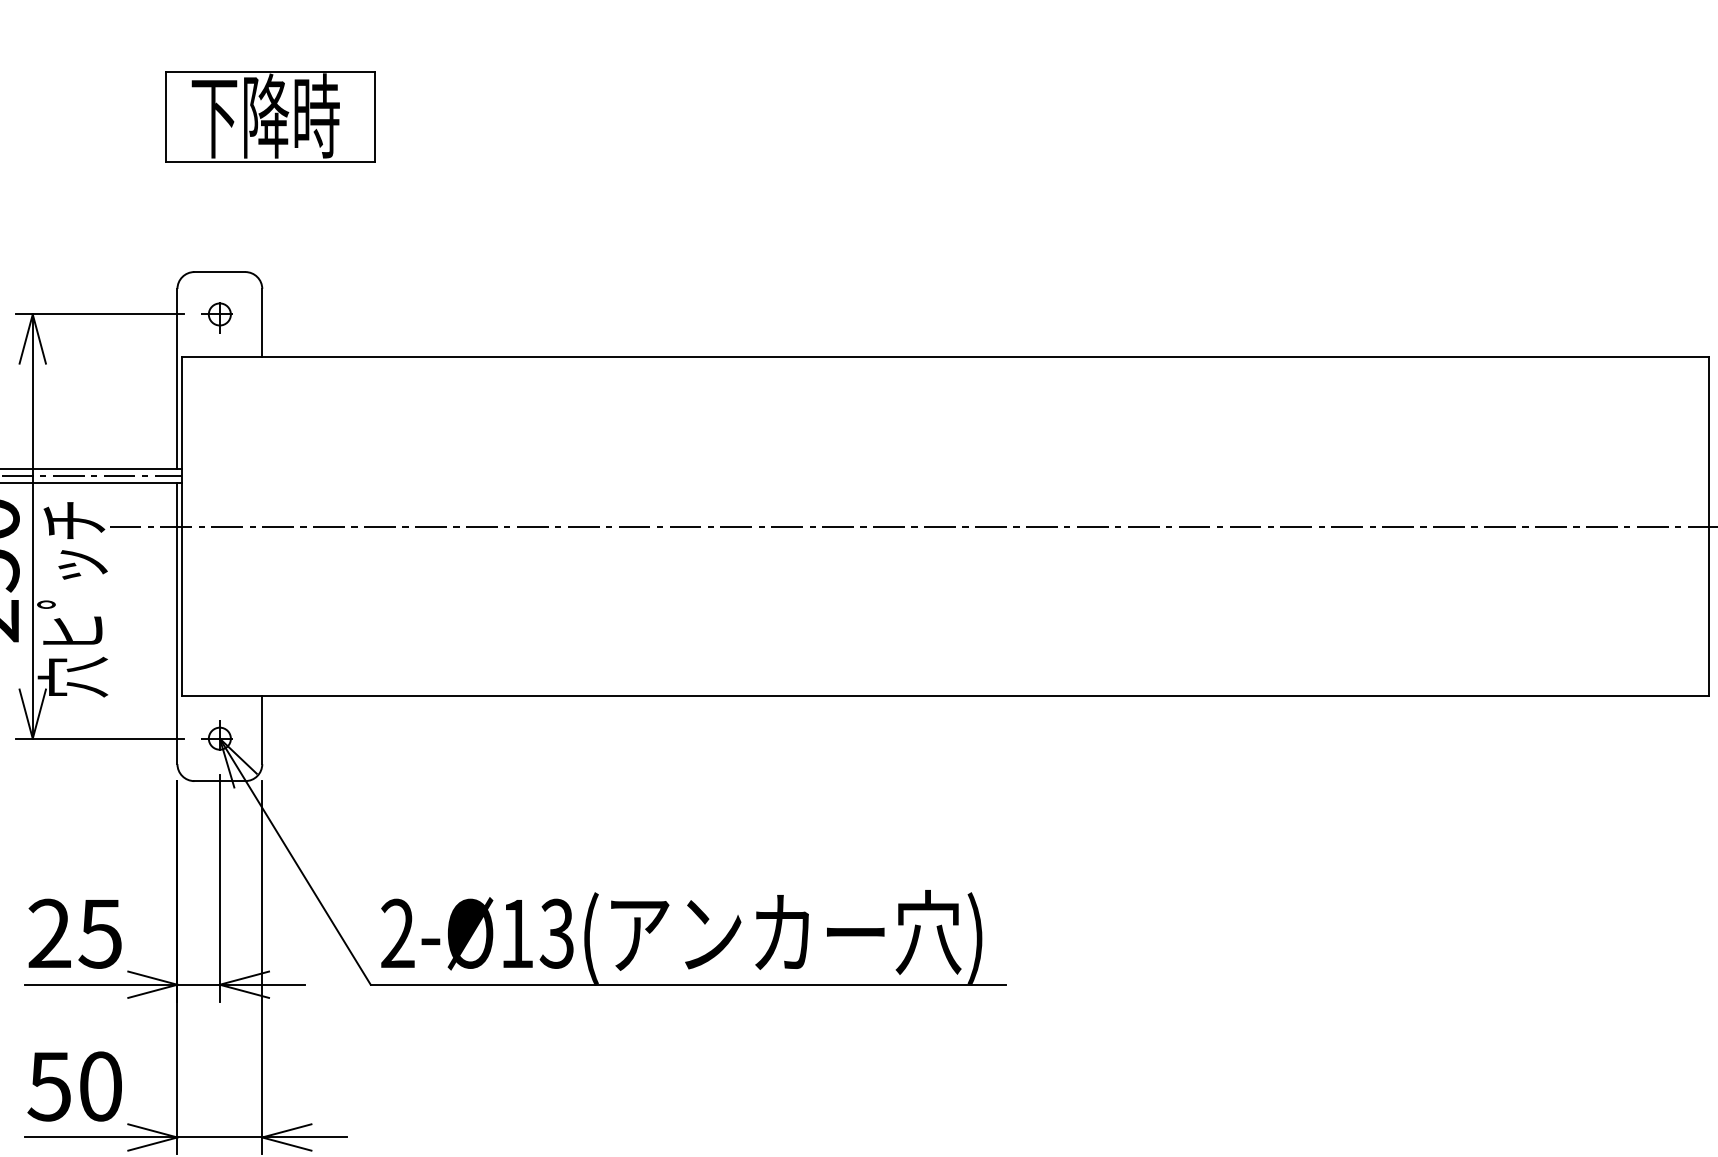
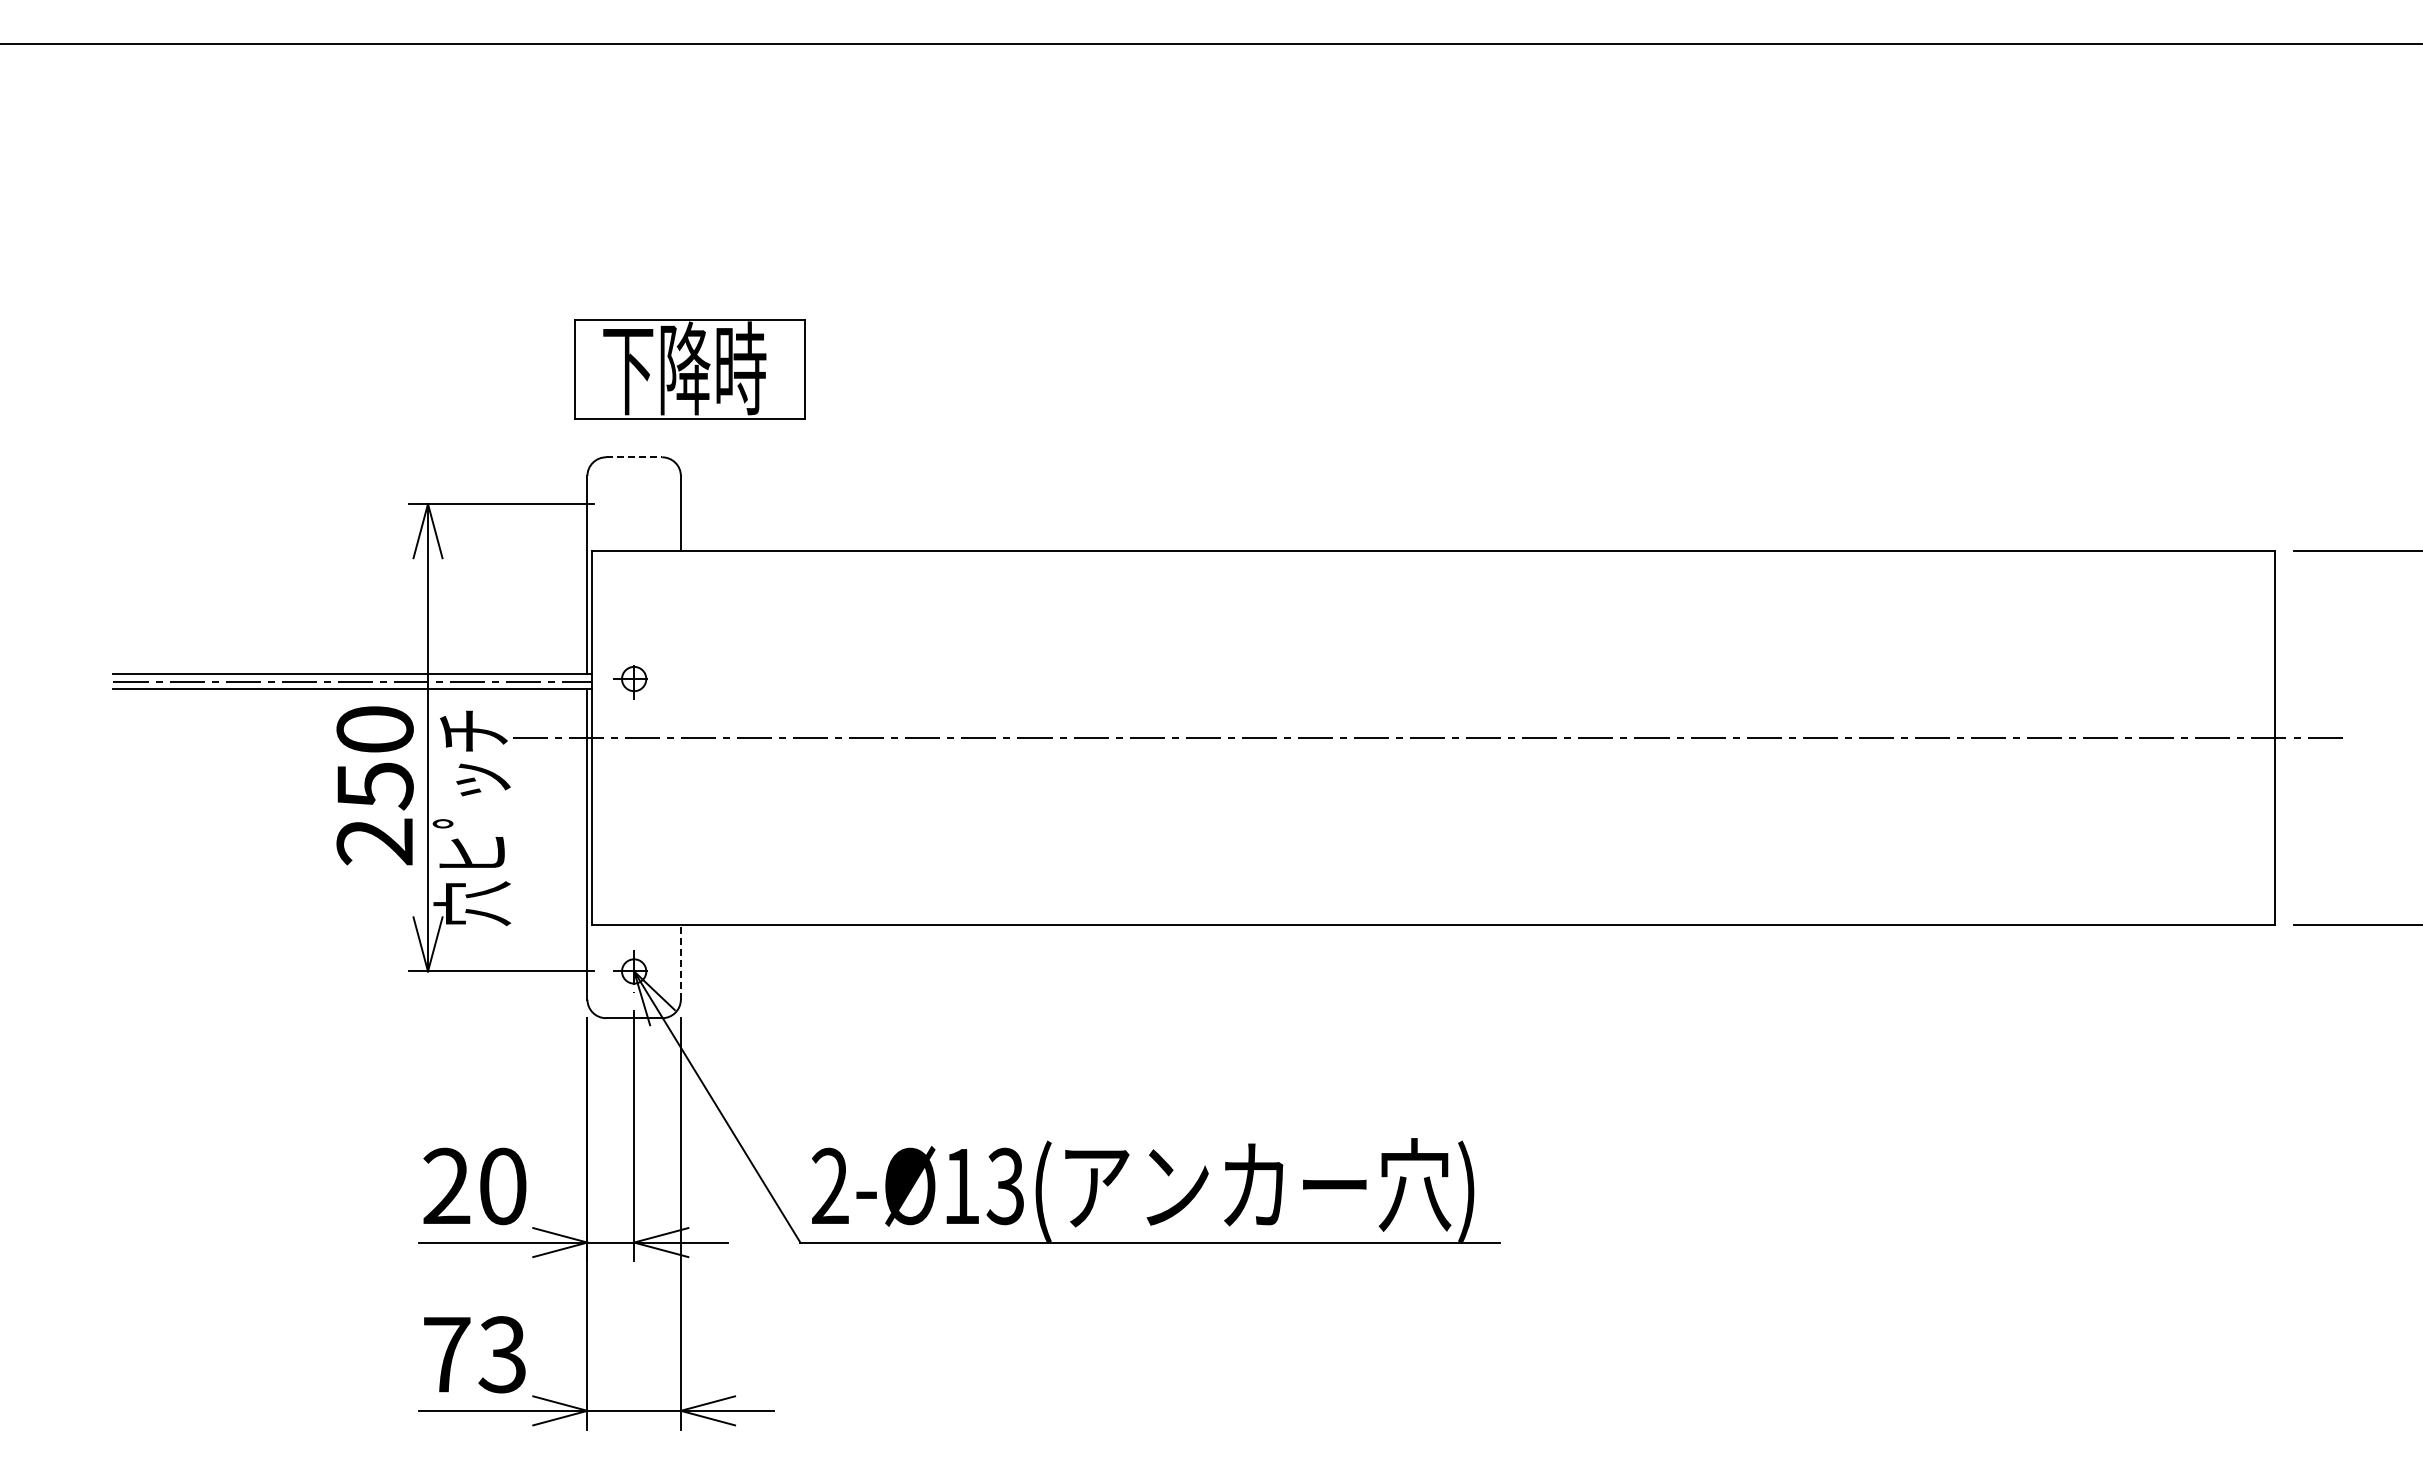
part: (270, 117) -> (689, 369), moved
line: (220, 272) -> (634, 457), solid -> dashed
part: (216, 317) -> (630, 682), moved
line: (261, 729) -> (680, 961), solid -> dashed
text: (100, 933) -> (502, 1186), 25 -> 20
text: (74, 1086) -> (474, 1354), 50 -> 73

